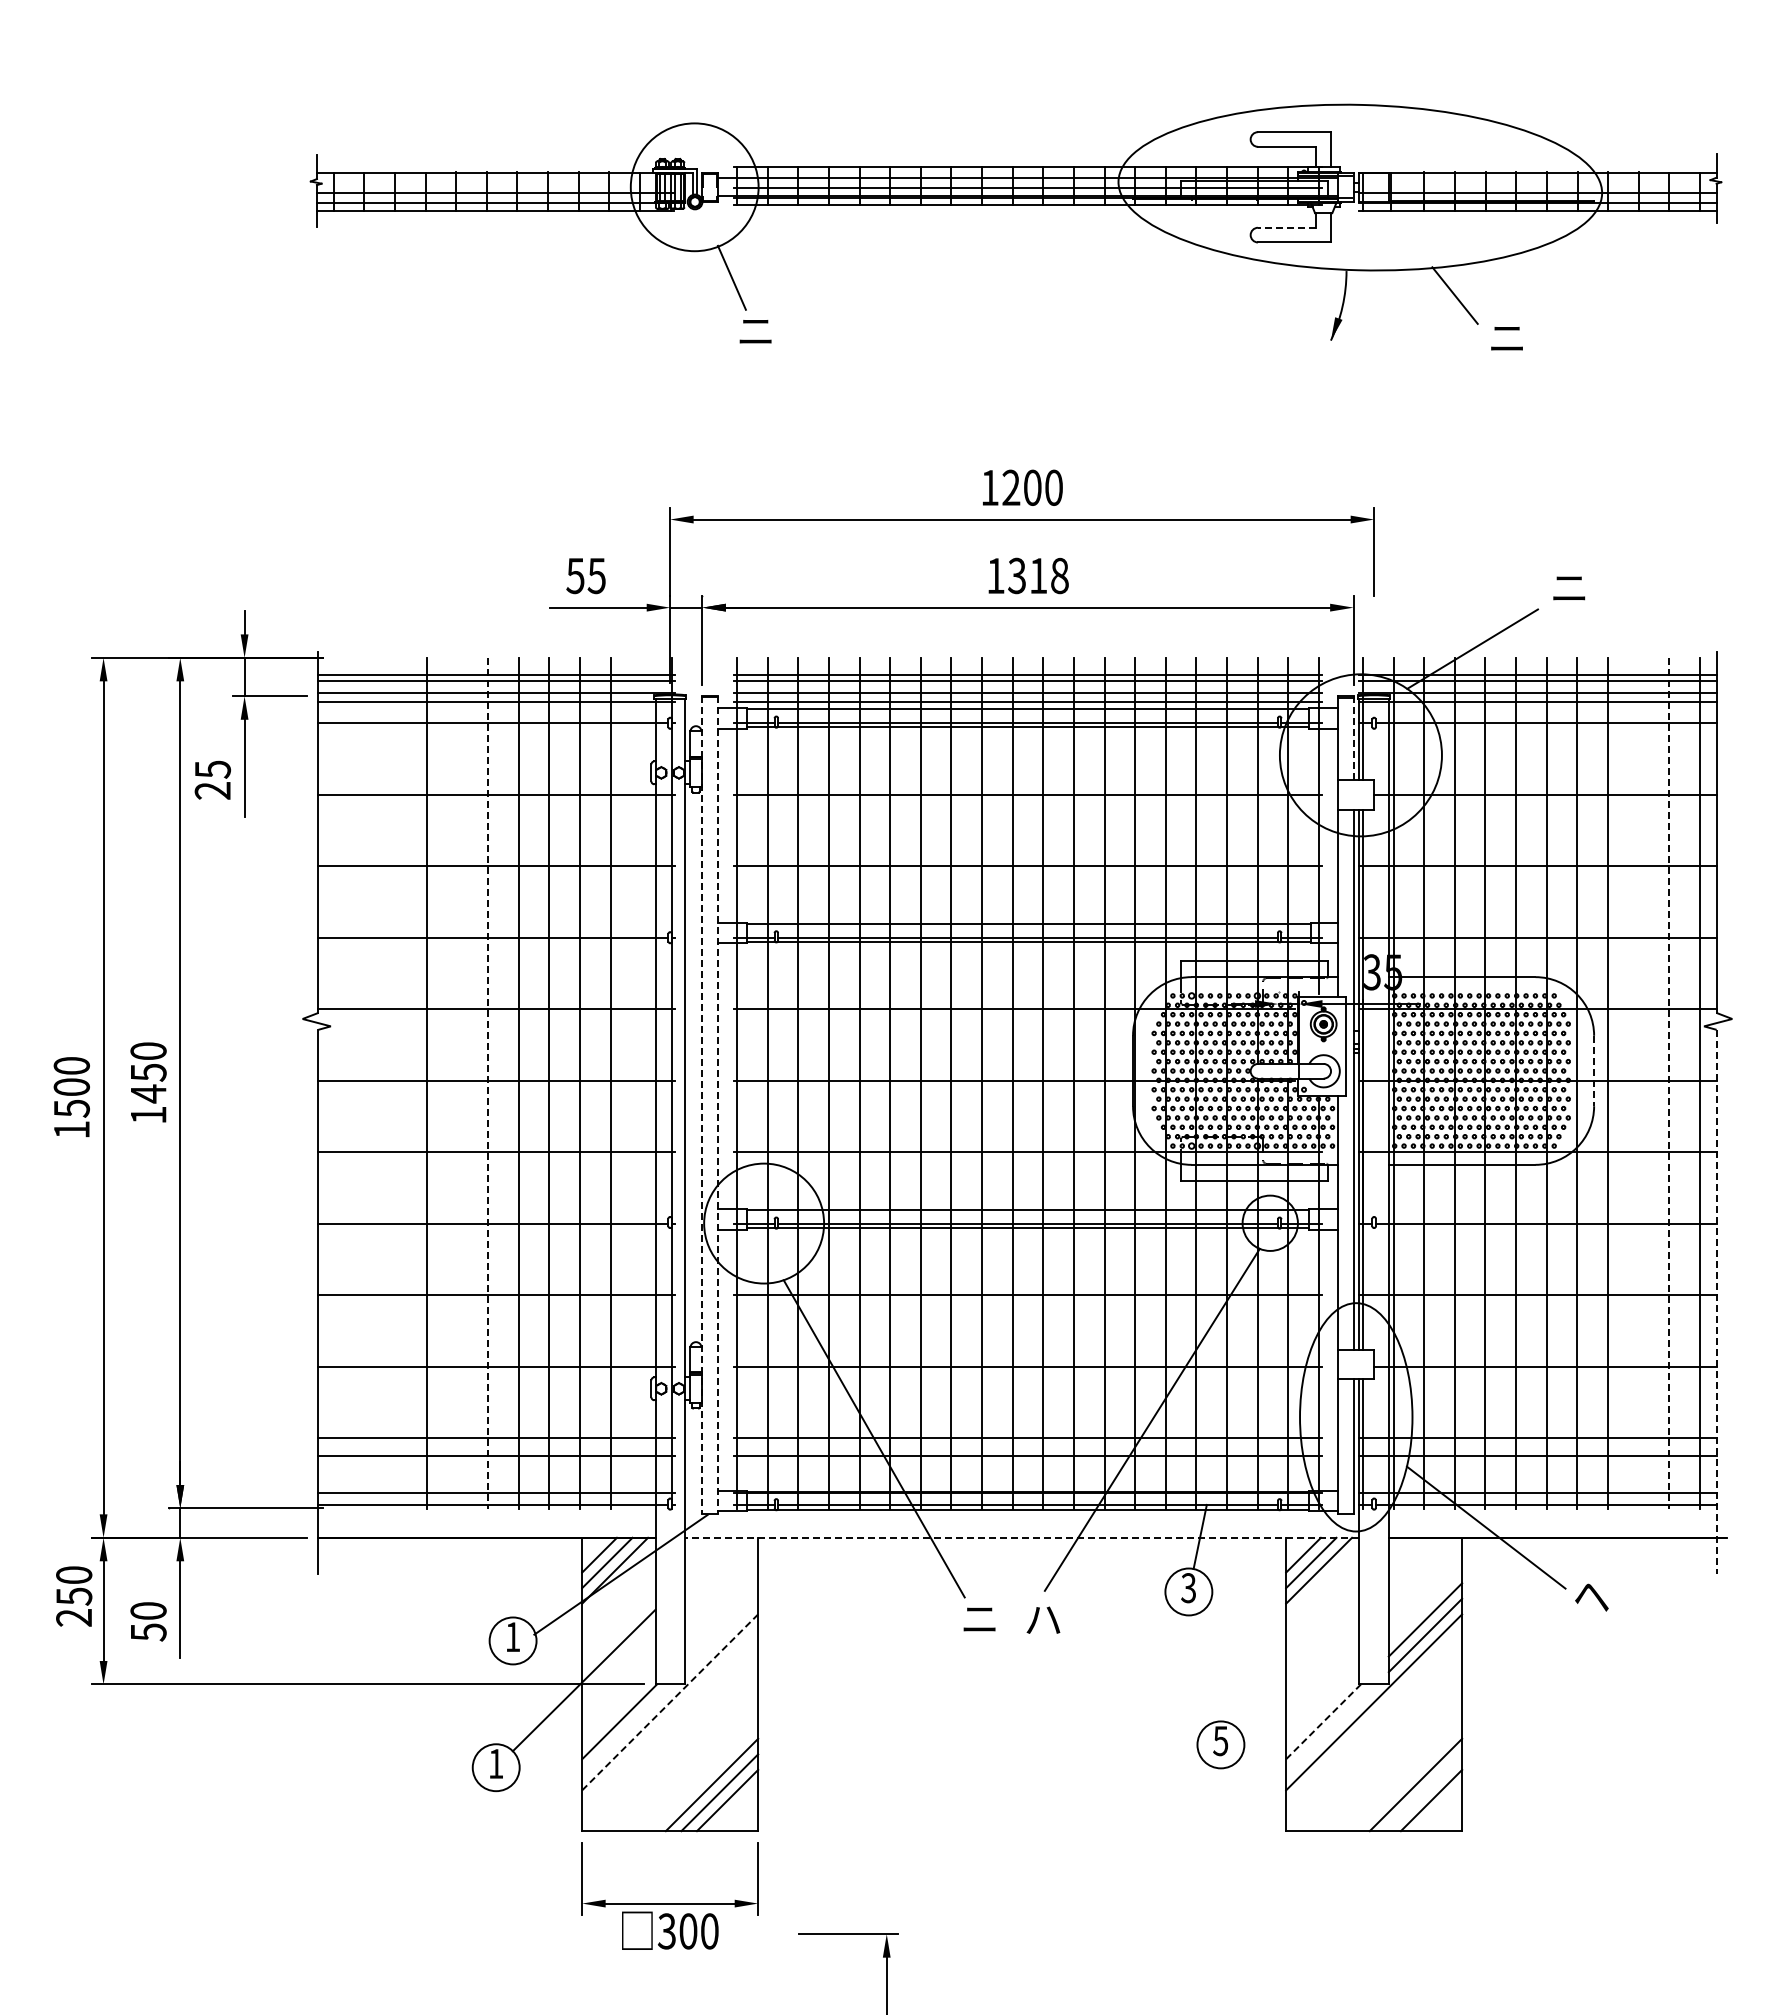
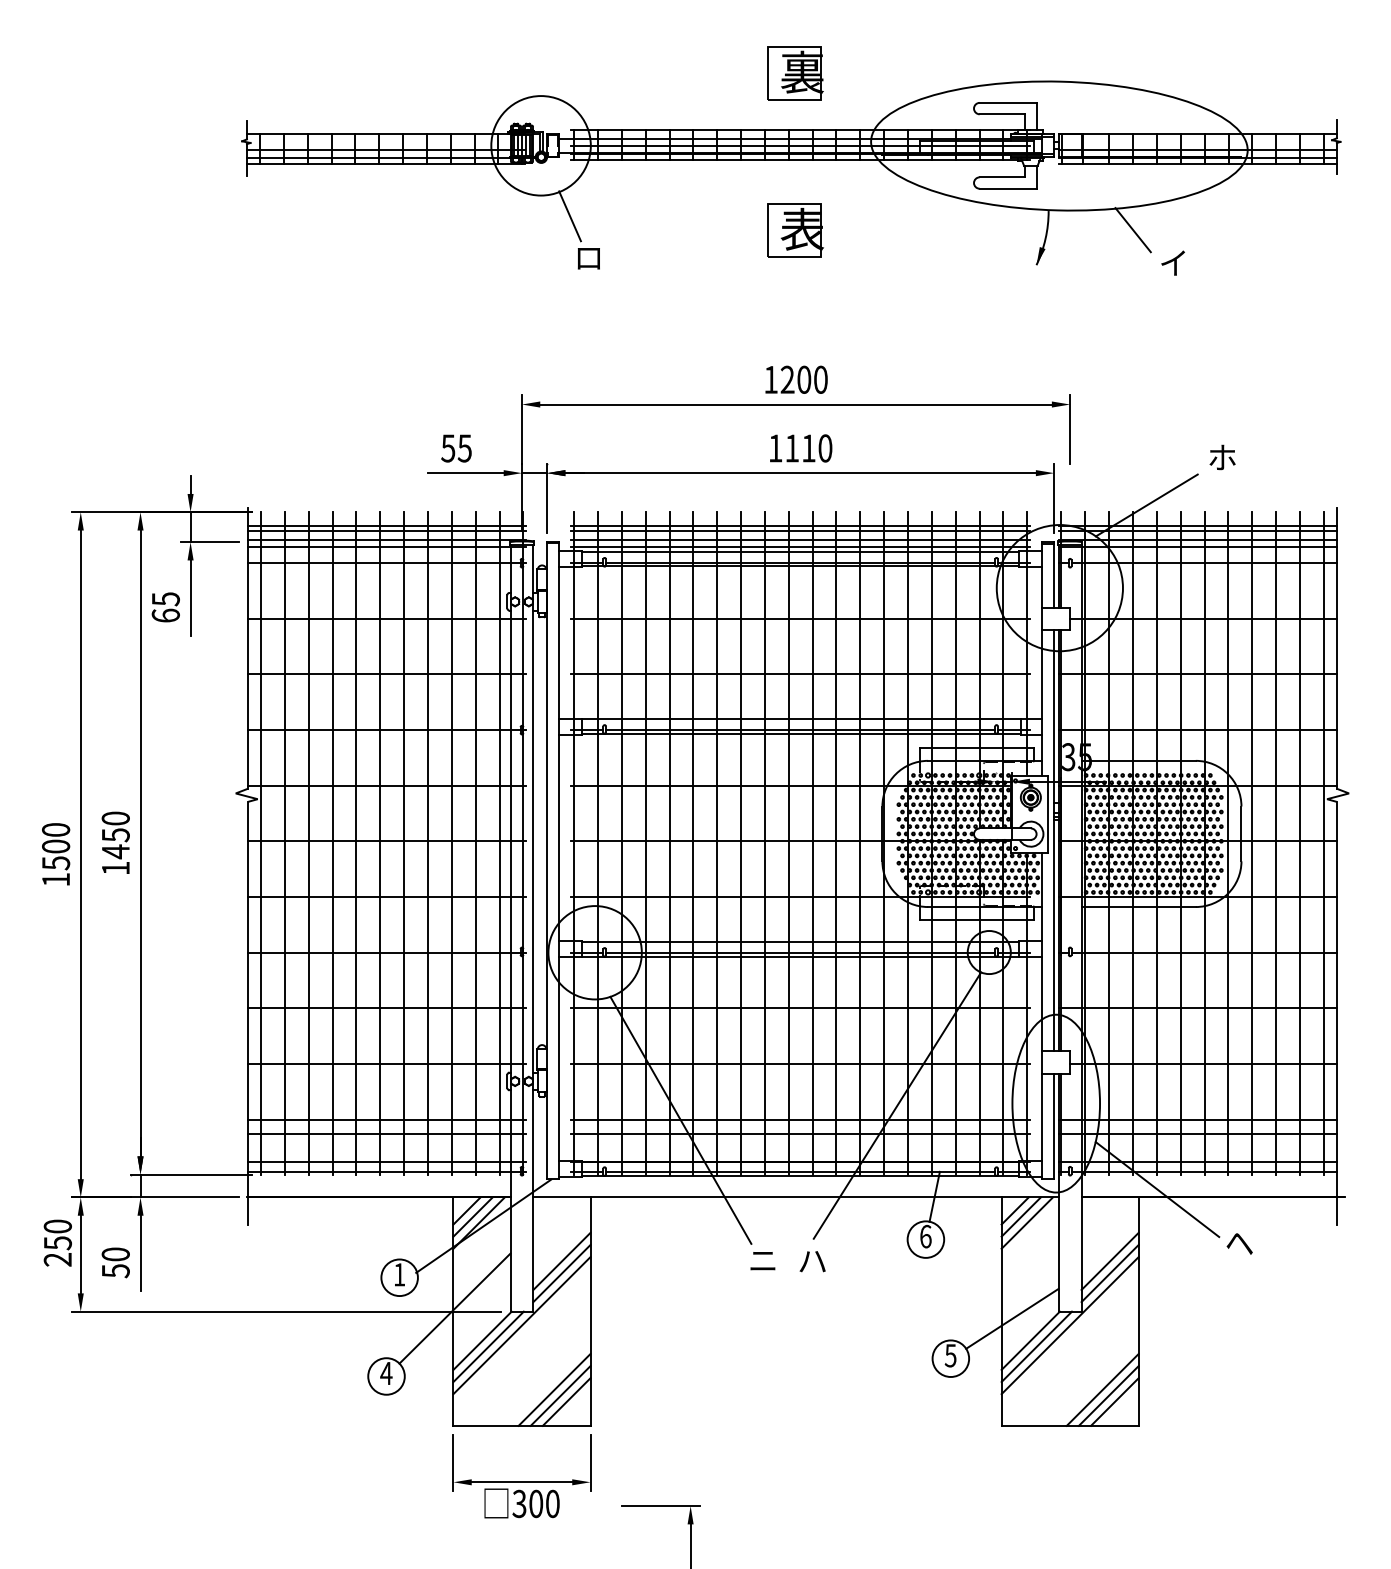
part: (1021, 93) -> (795, 72), added
line: (1286, 227) -> (1001, 177), dashed -> solid
part: (1022, 295) -> (796, 230), added
text: (755, 332) -> (588, 258), ニ -> ロ
text: (1506, 337) -> (1173, 262), ニ -> イ
text: (1038, 575) -> (808, 448), 1318 -> 1110
text: (1569, 587) -> (1222, 457), ニ -> ホ
line: (1353, 738) -> (1054, 575), dashed -> solid
text: (212, 790) -> (165, 615), 25 -> 65
line: (1594, 1071) -> (1241, 834), dashed -> solid
line: (335, 1082) -> (261, 842), added
line: (365, 1082) -> (284, 842), added
line: (396, 1082) -> (308, 842), added
line: (457, 1082) -> (356, 842), added
line: (641, 1082) -> (499, 842), added
line: (1638, 1082) -> (1276, 842), added
line: (488, 1083) -> (380, 843), dashed -> solid
line: (1669, 1083) -> (1300, 843), dashed -> solid
line: (702, 1105) -> (547, 860), dashed -> solid
line: (717, 1105) -> (558, 860), dashed -> solid
line: (1716, 1301) -> (1336, 1013), dashed -> solid
line: (1021, 1537) -> (795, 1197), dashed -> solid
text: (1188, 1588) -> (925, 1236), 3 -> 6
line: (721, 1619) -> (561, 1261), added
line: (721, 1635) -> (561, 1273), added
line: (1299, 1693) -> (1012, 1318), added
line: (670, 1702) -> (522, 1325), dashed -> solid
line: (1323, 1721) -> (1030, 1340), dashed -> solid
line: (627, 1729) -> (488, 1346), added
line: (1331, 1729) -> (1036, 1346), added
text: (496, 1763) -> (386, 1373), 1 -> 4
line: (1423, 1792) -> (1108, 1395), added

